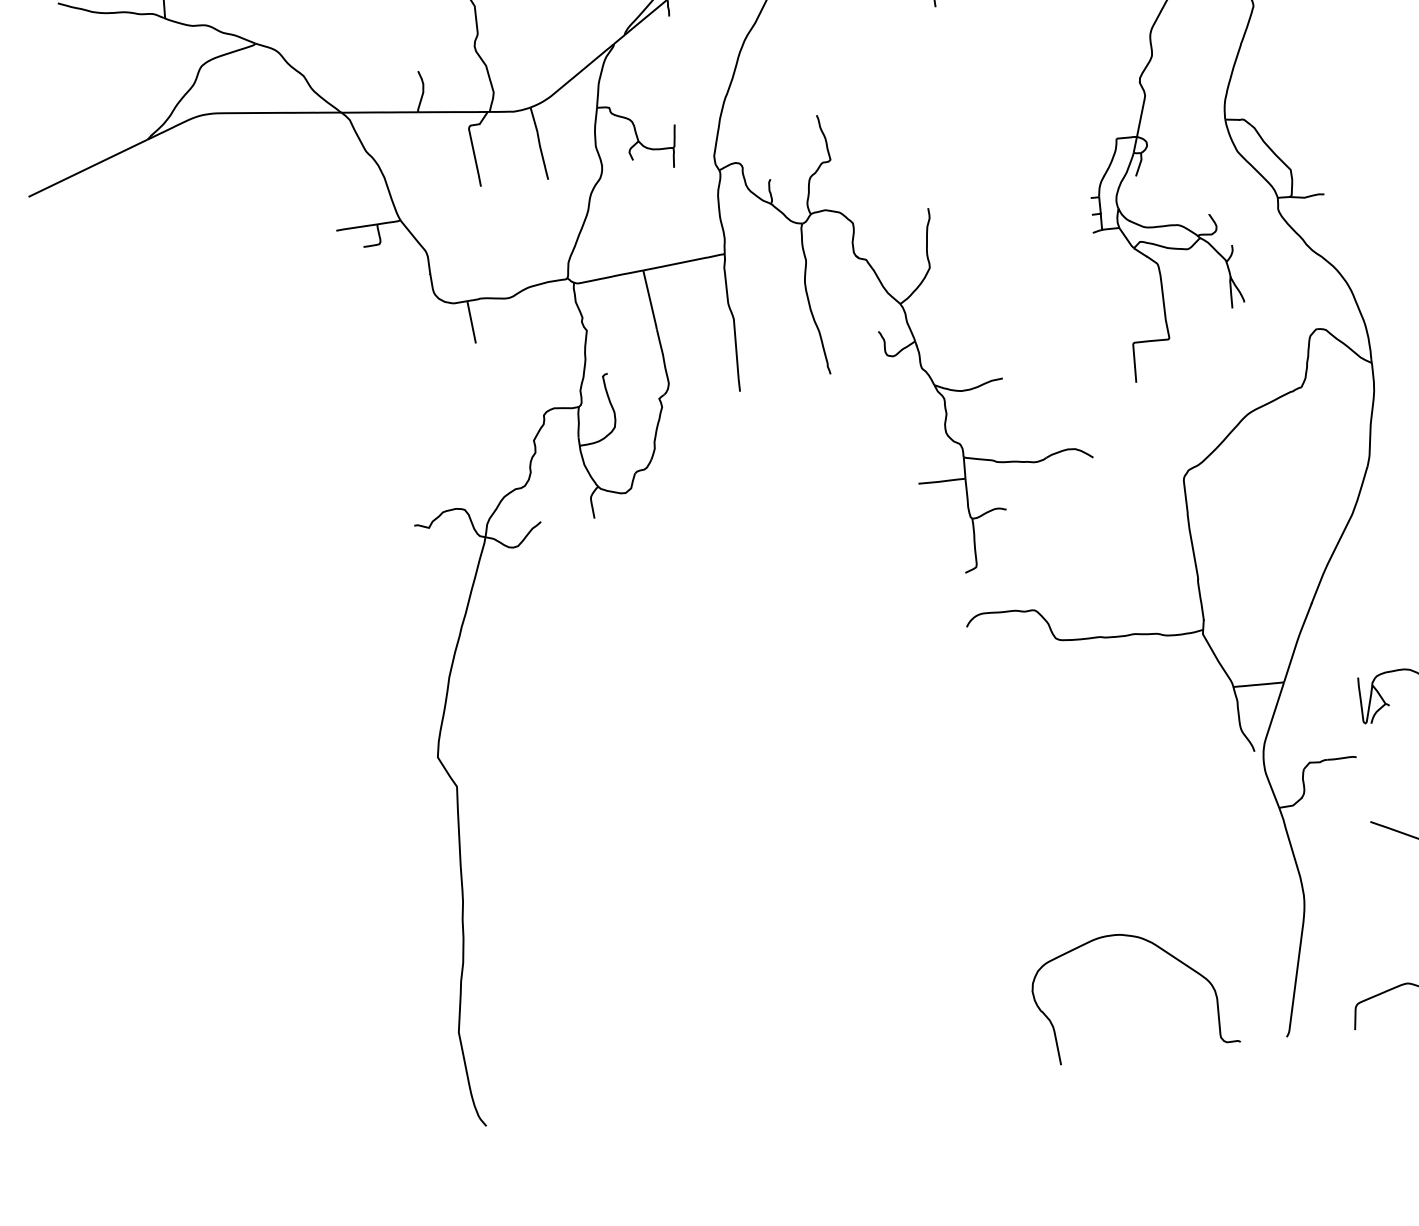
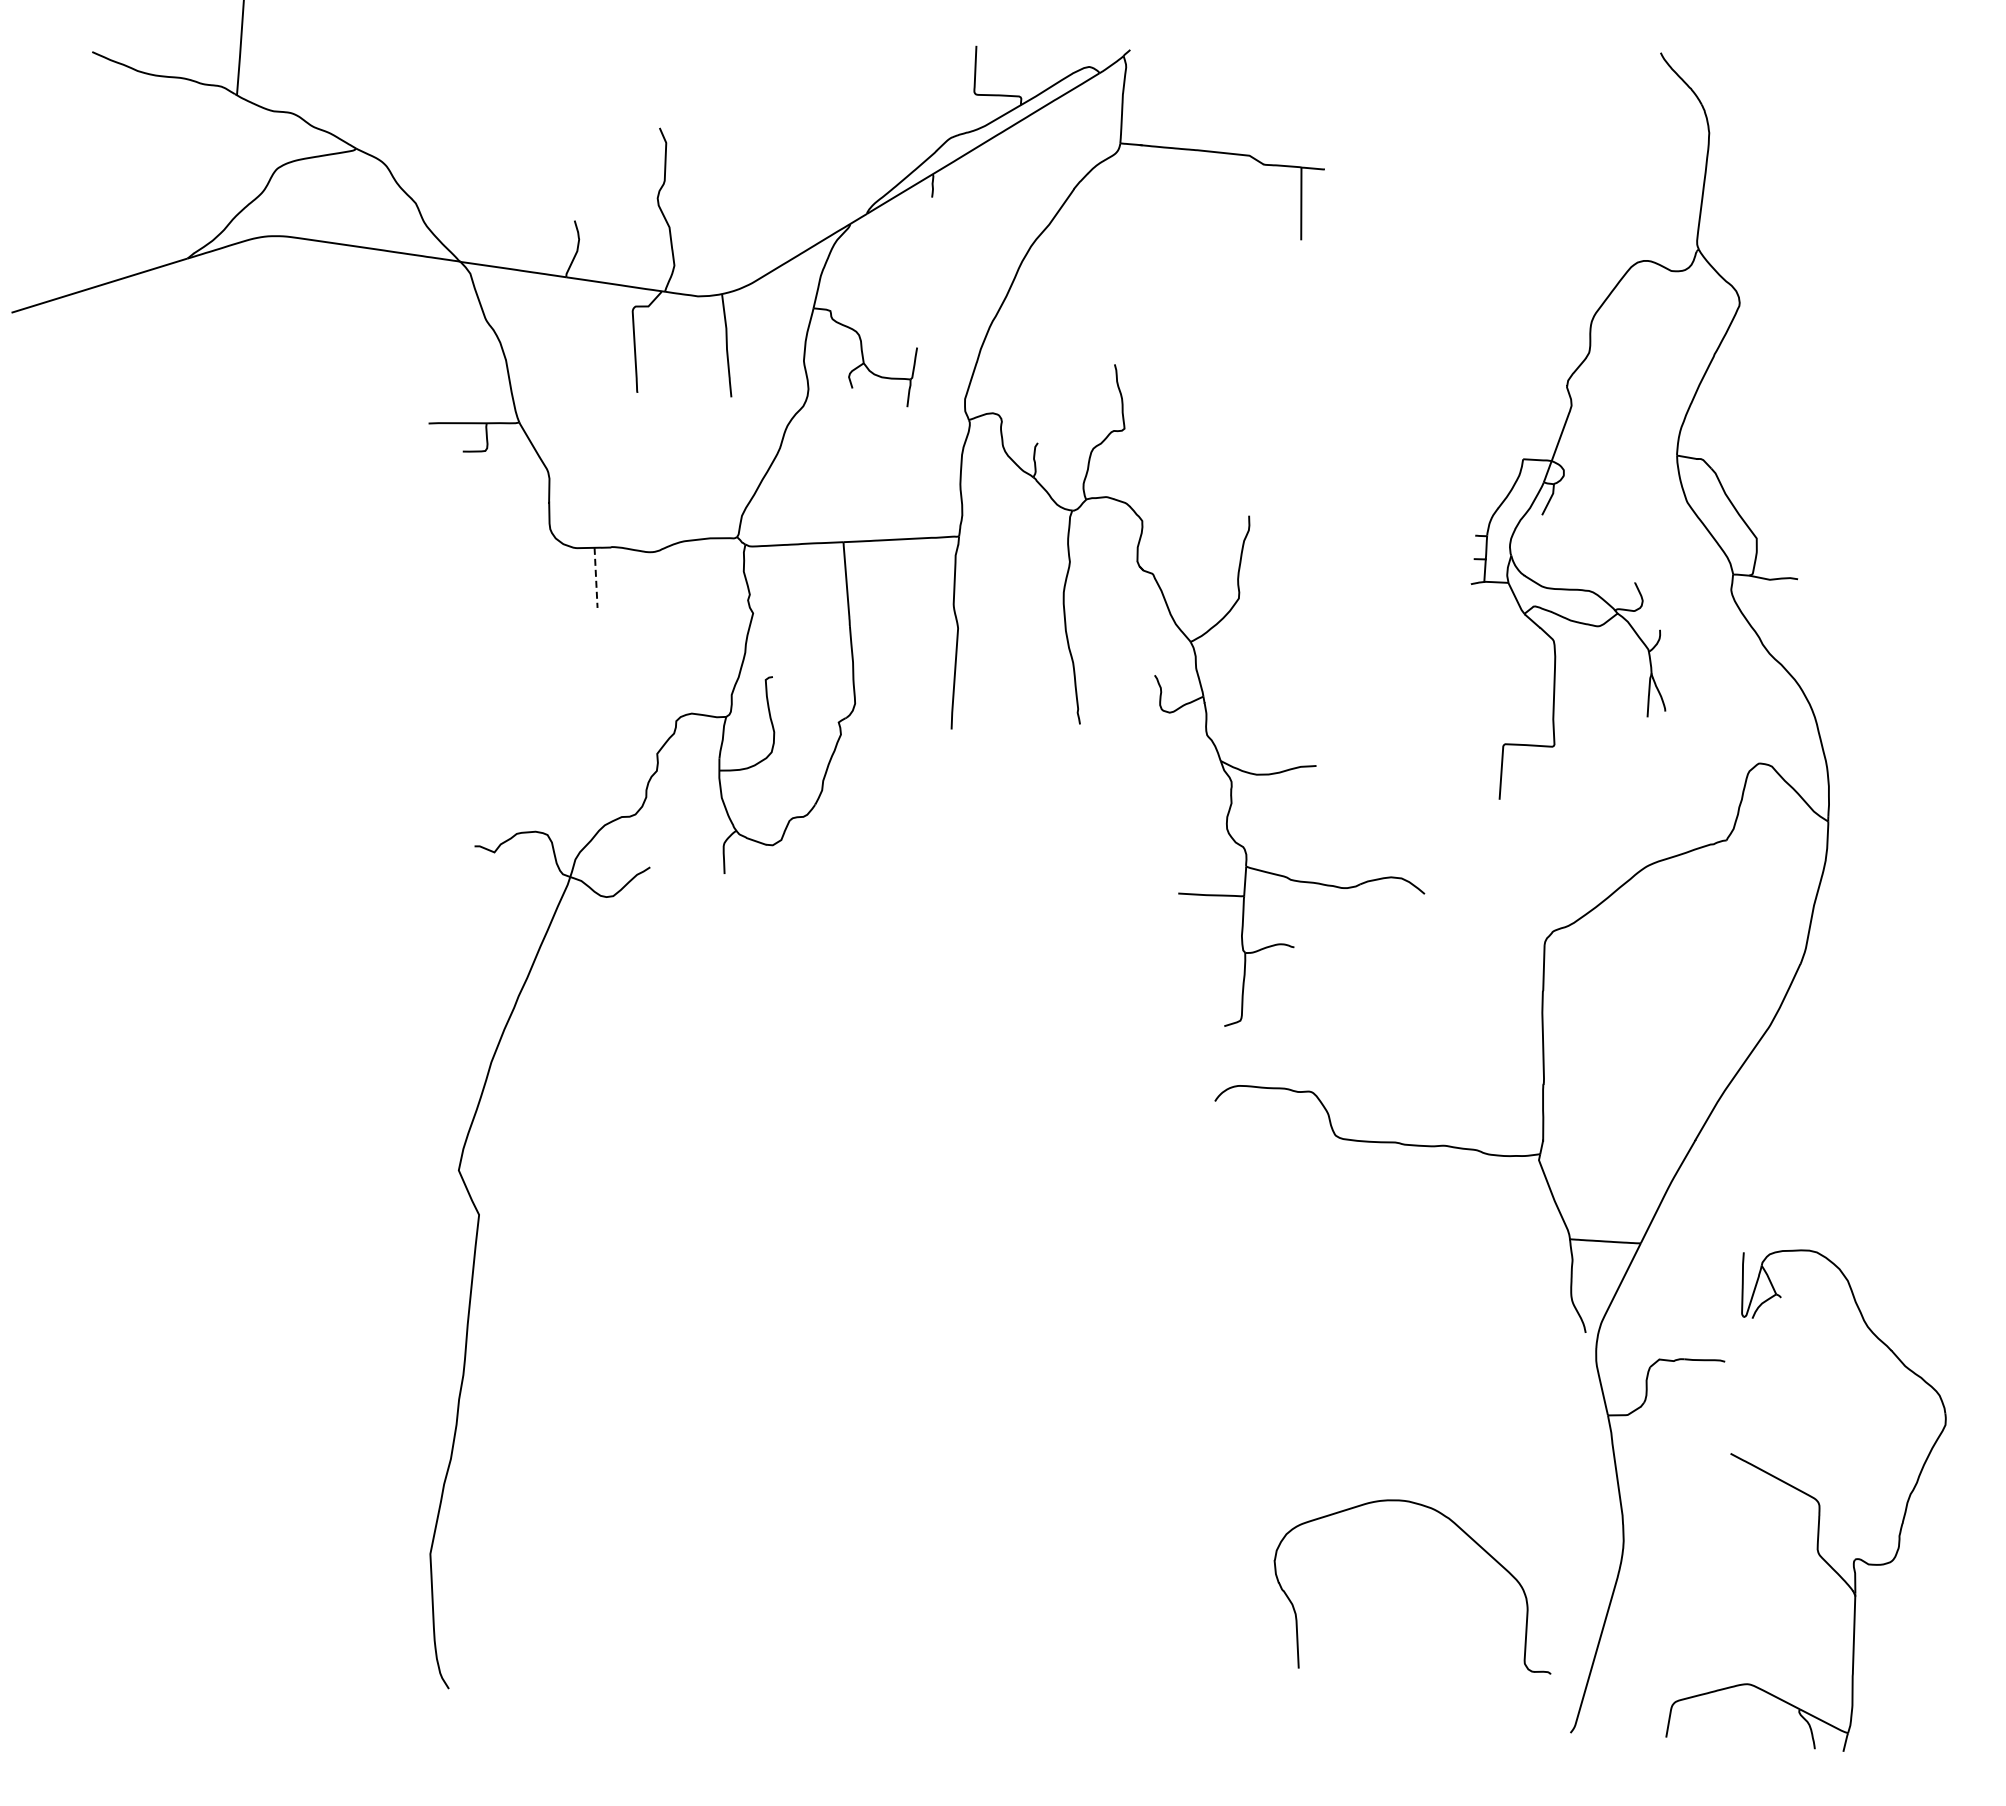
line: (471, 322) -> (596, 577), solid -> dashed
curve: (1158, 948) -> (1457, 1527), moved

